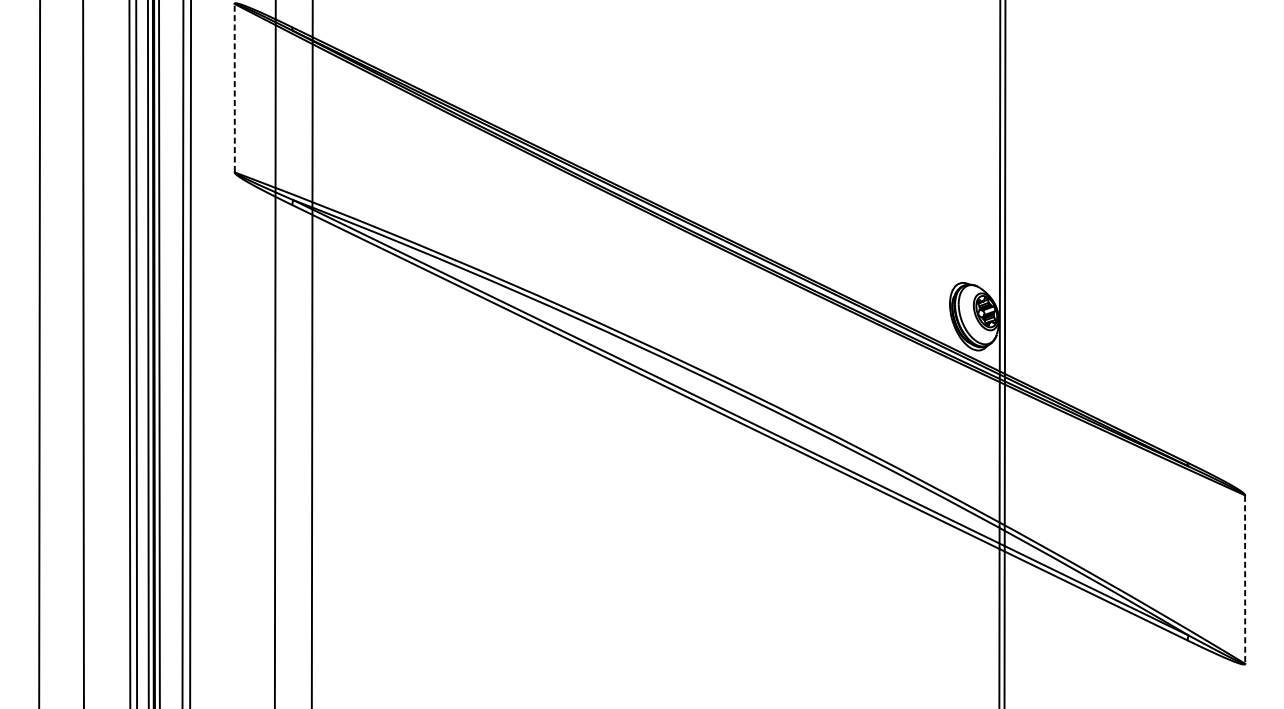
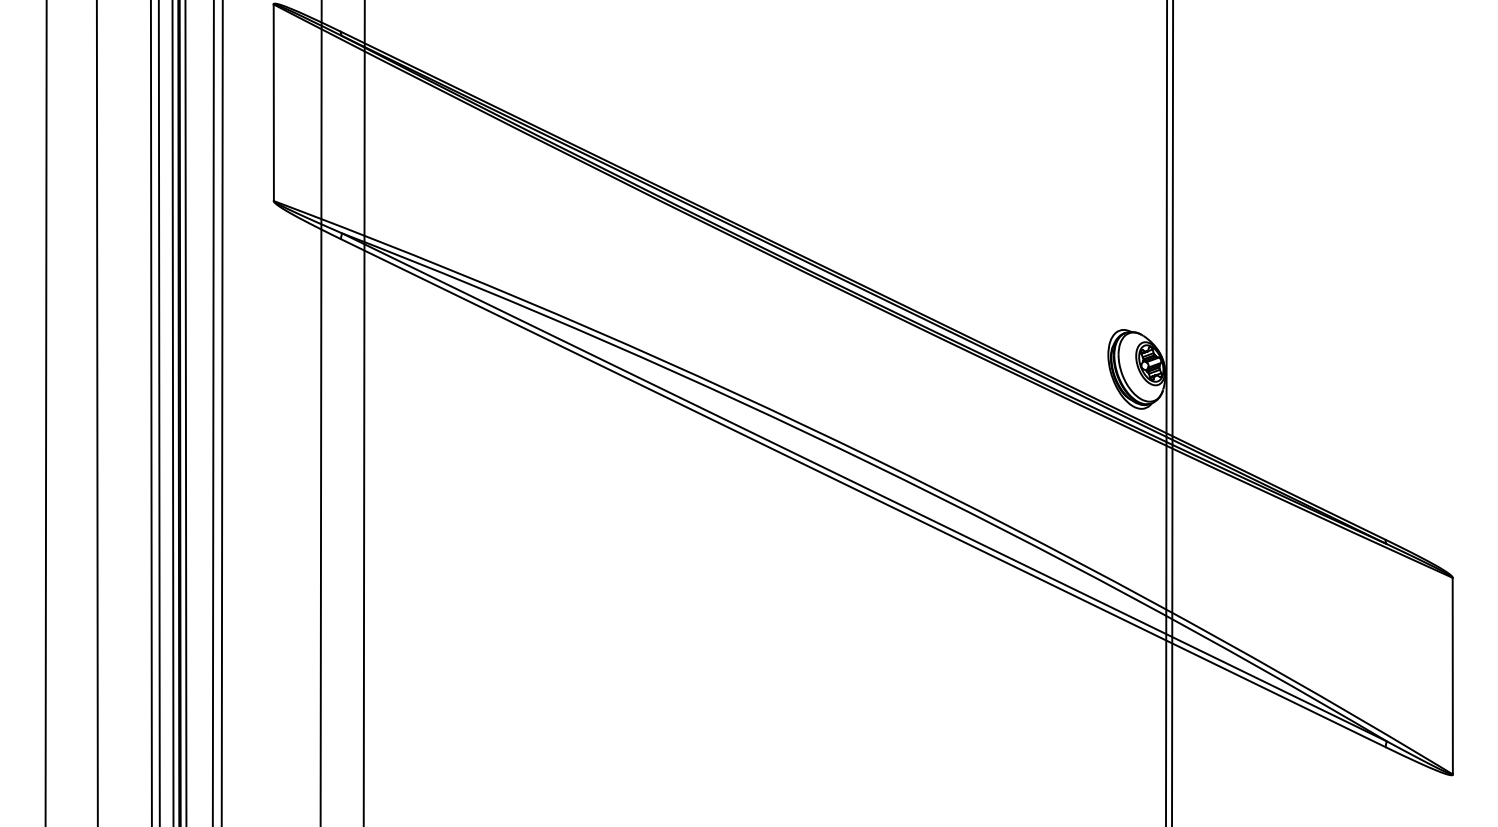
line: (234, 87) -> (273, 102), dashed -> solid
line: (1244, 579) -> (1452, 676), dashed -> solid

